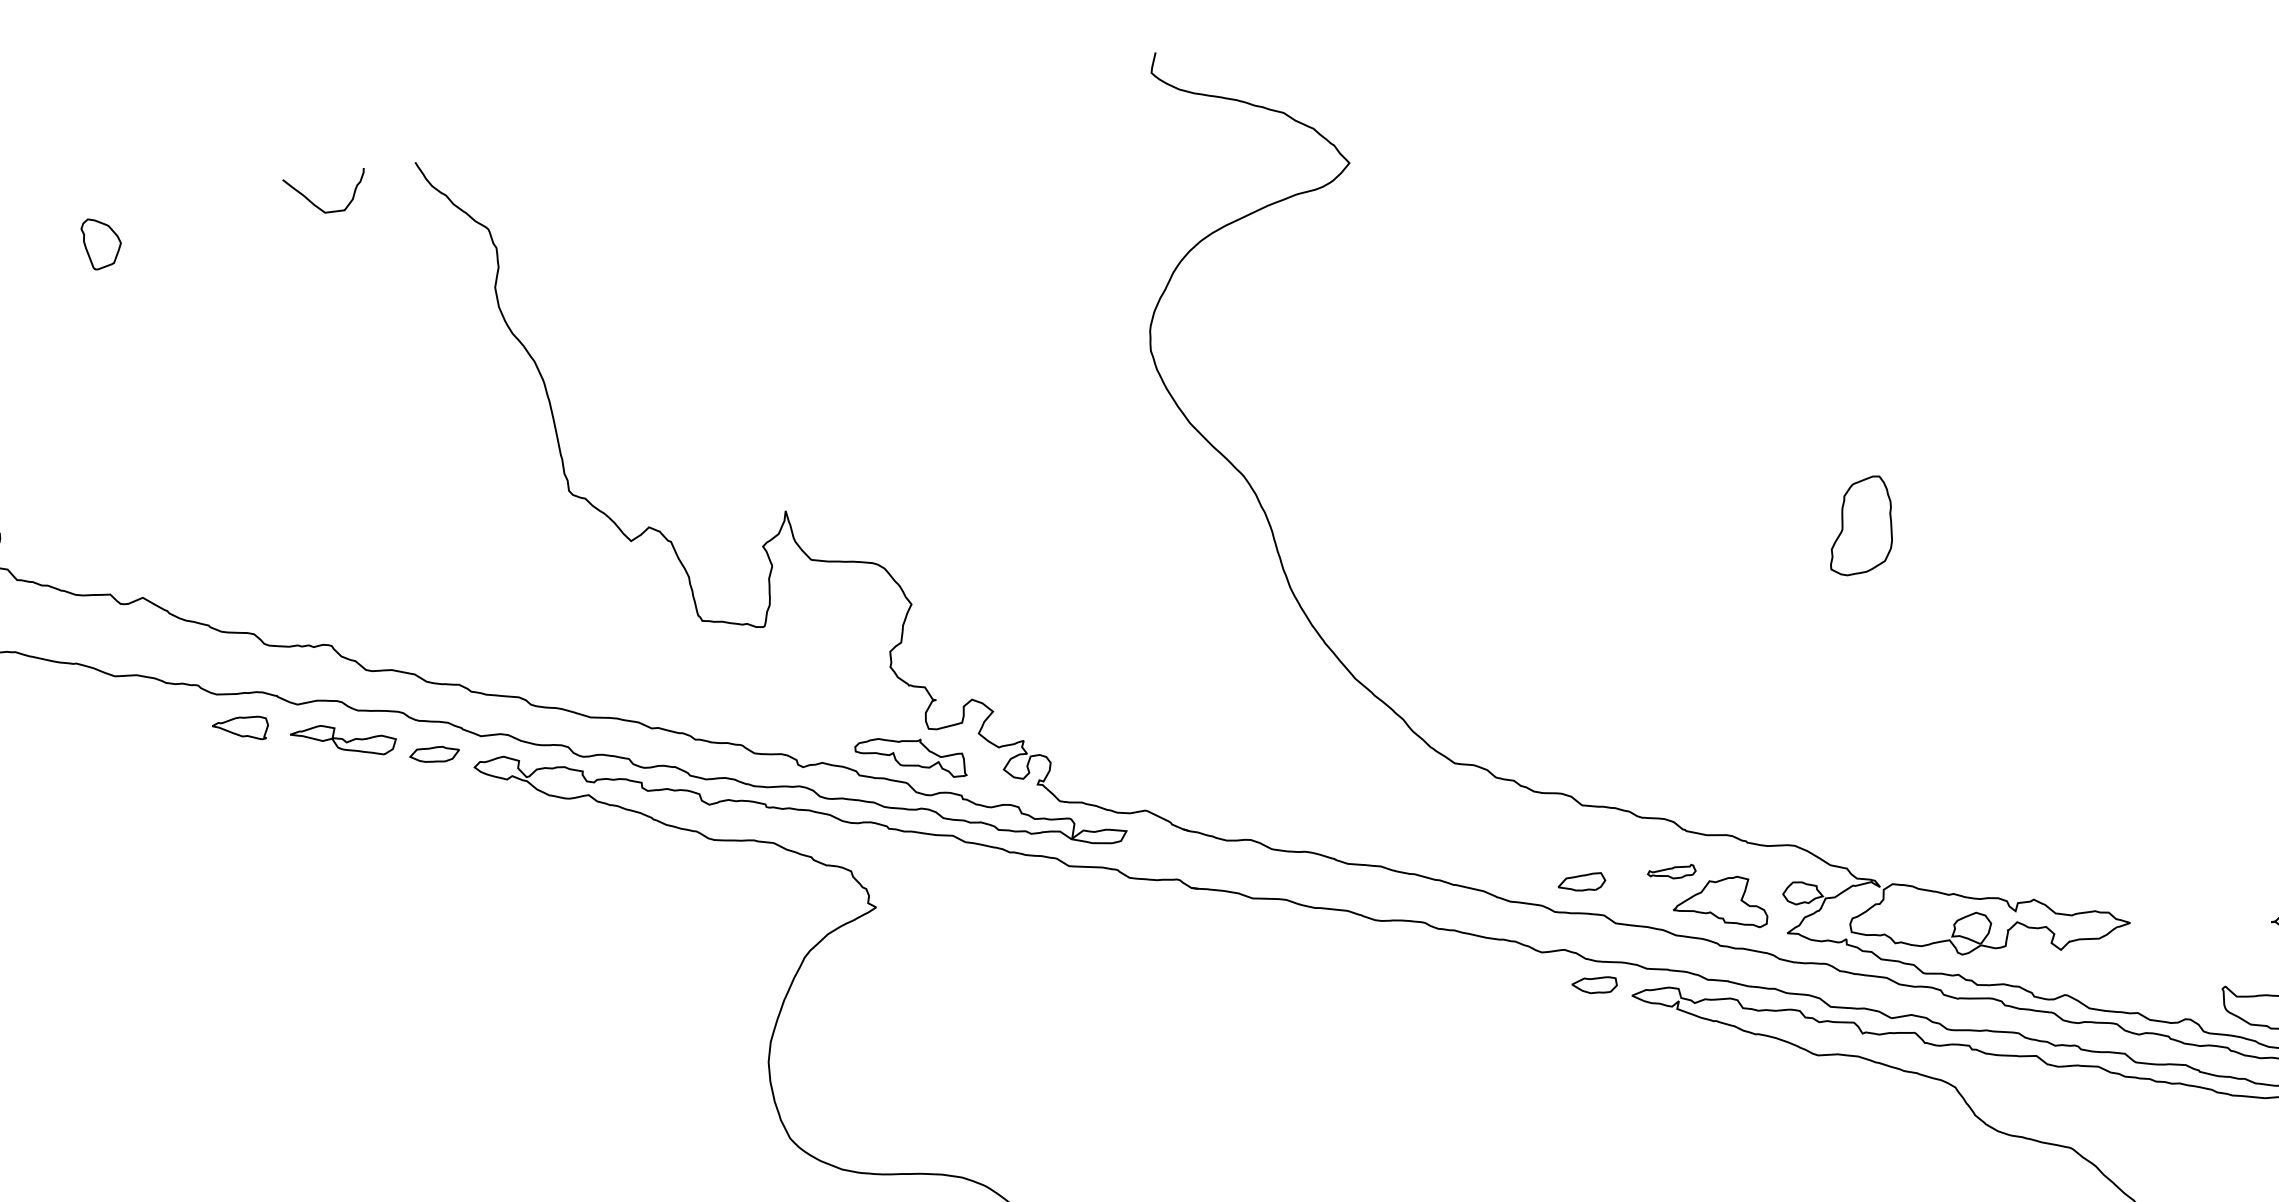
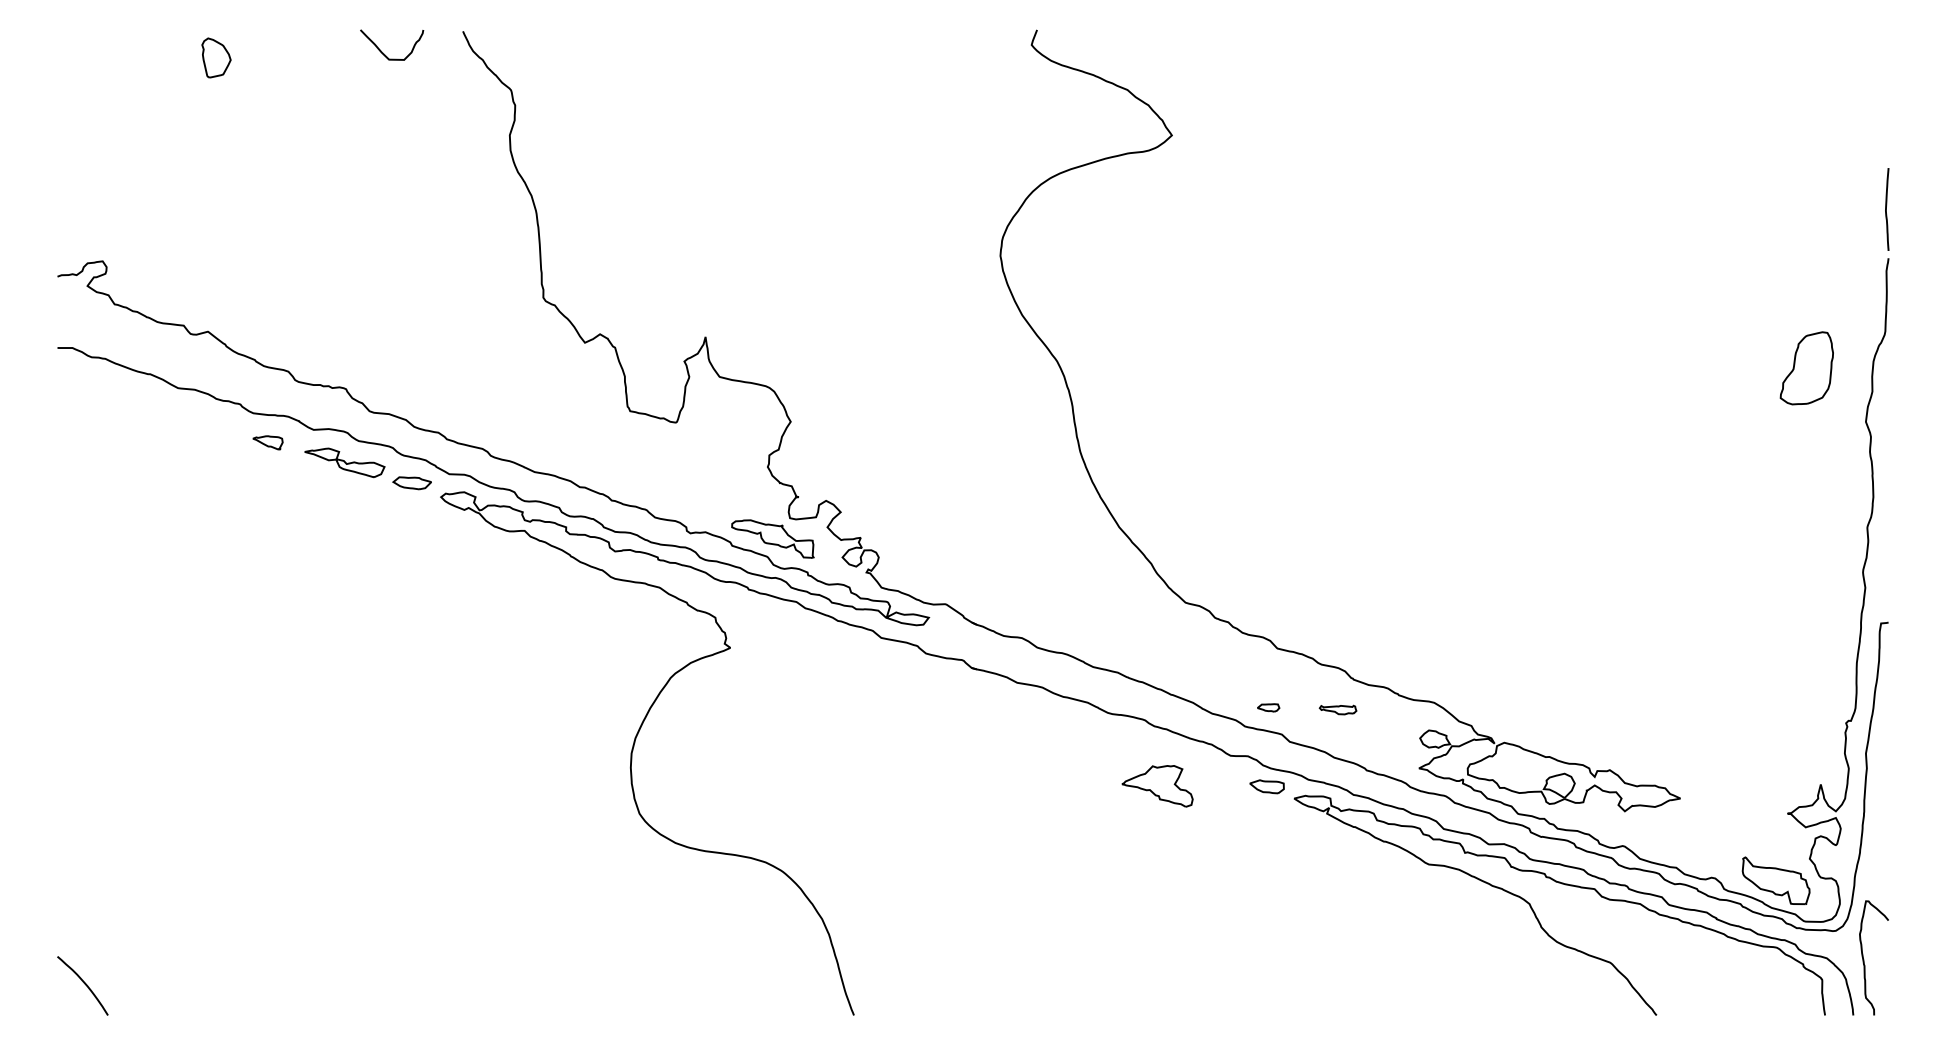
part: (1859, 526) -> (1806, 368), moved
part: (240, 729) -> (267, 442), size x0.7
part: (1581, 883) -> (1268, 707), size x0.6
part: (1719, 906) -> (1157, 786), moved

